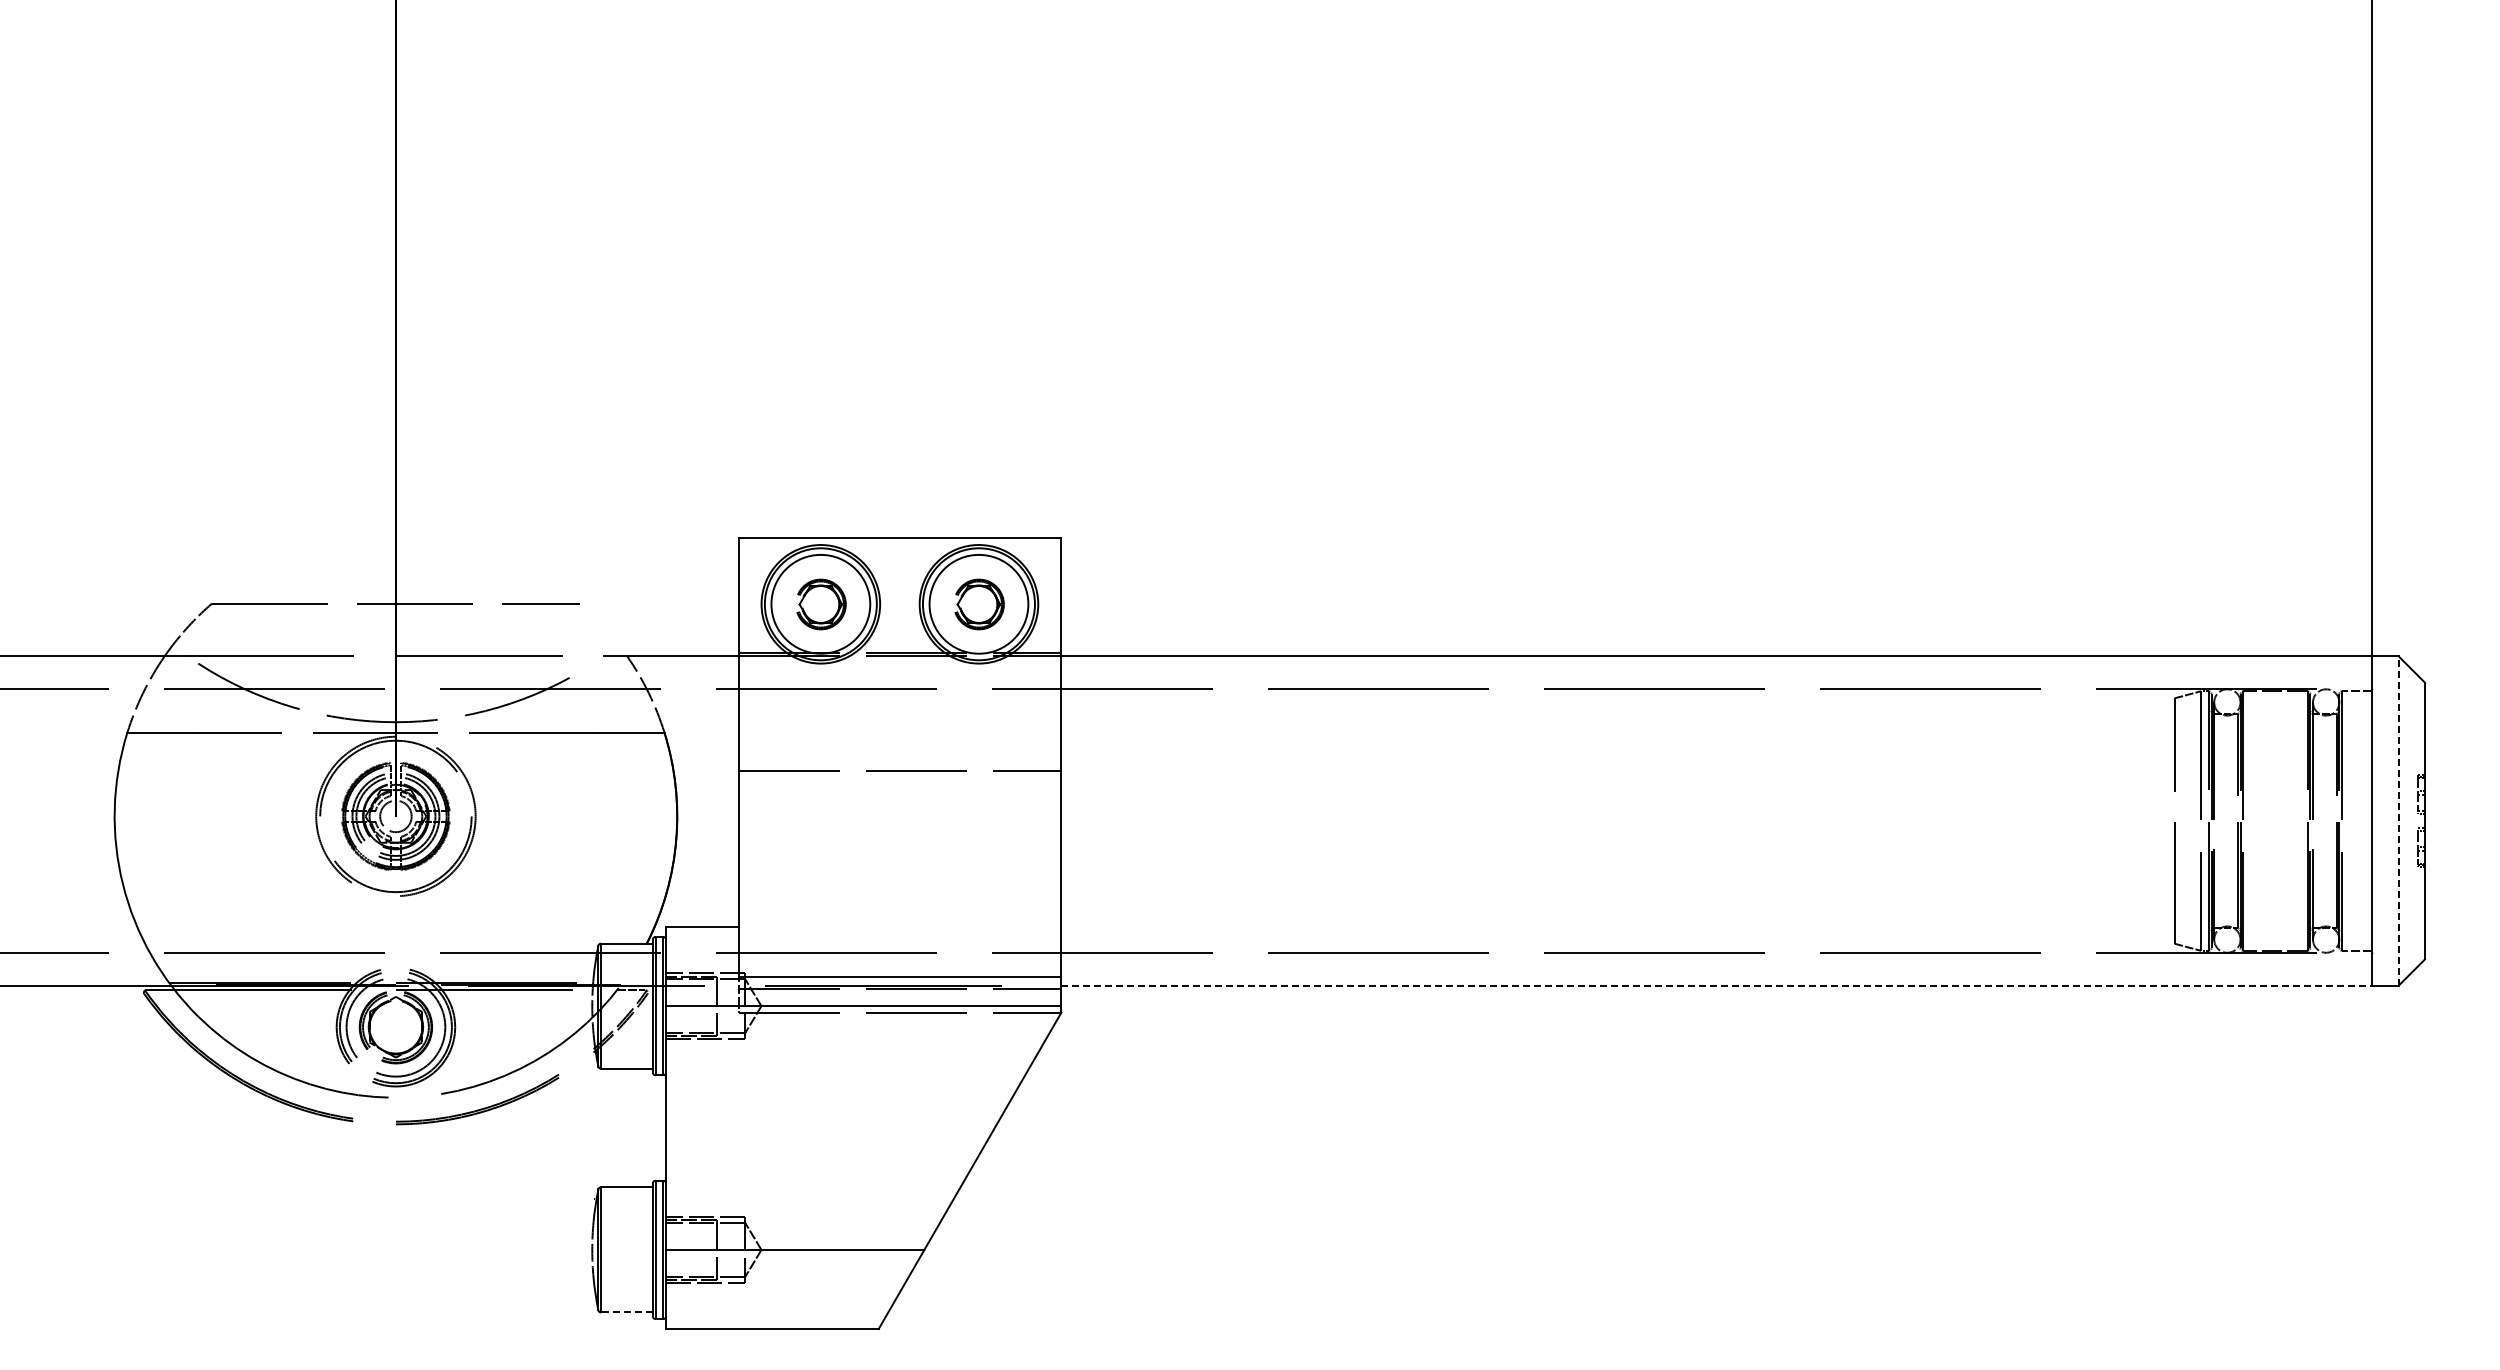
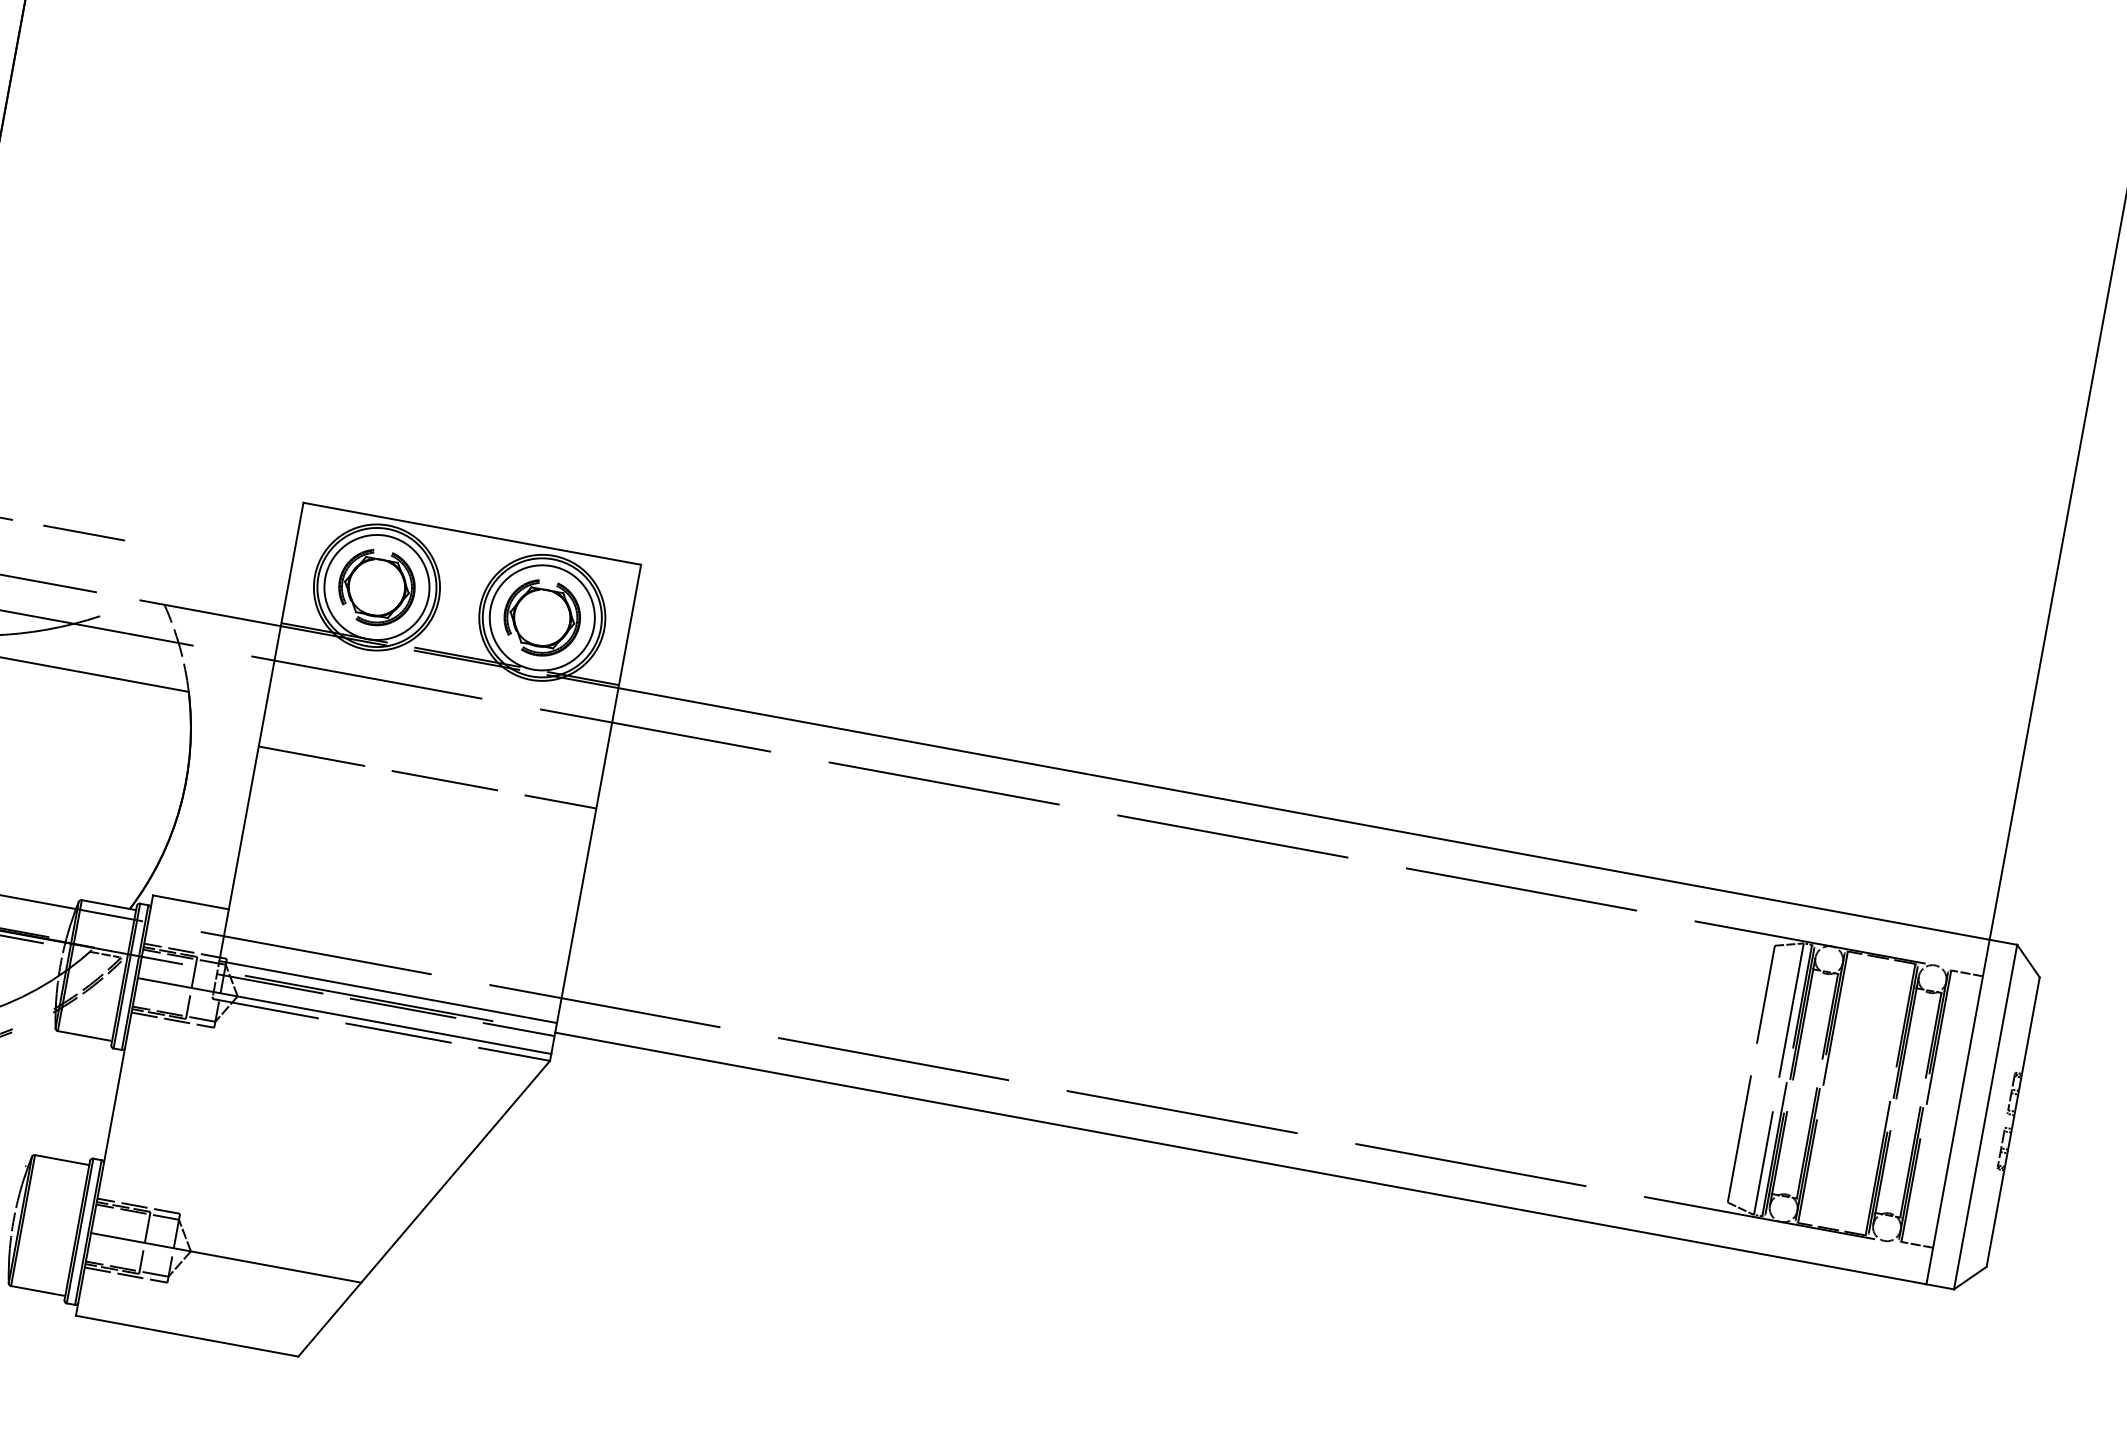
part: (820, 604) -> (376, 587), size x1.43
part: (978, 604) -> (541, 617), size x1.43
line: (2398, 821) -> (1985, 1117), dashed -> solid
line: (1717, 985) -> (1241, 1158), dashed -> solid
line: (626, 1312) -> (37, 1290), dashed -> solid

